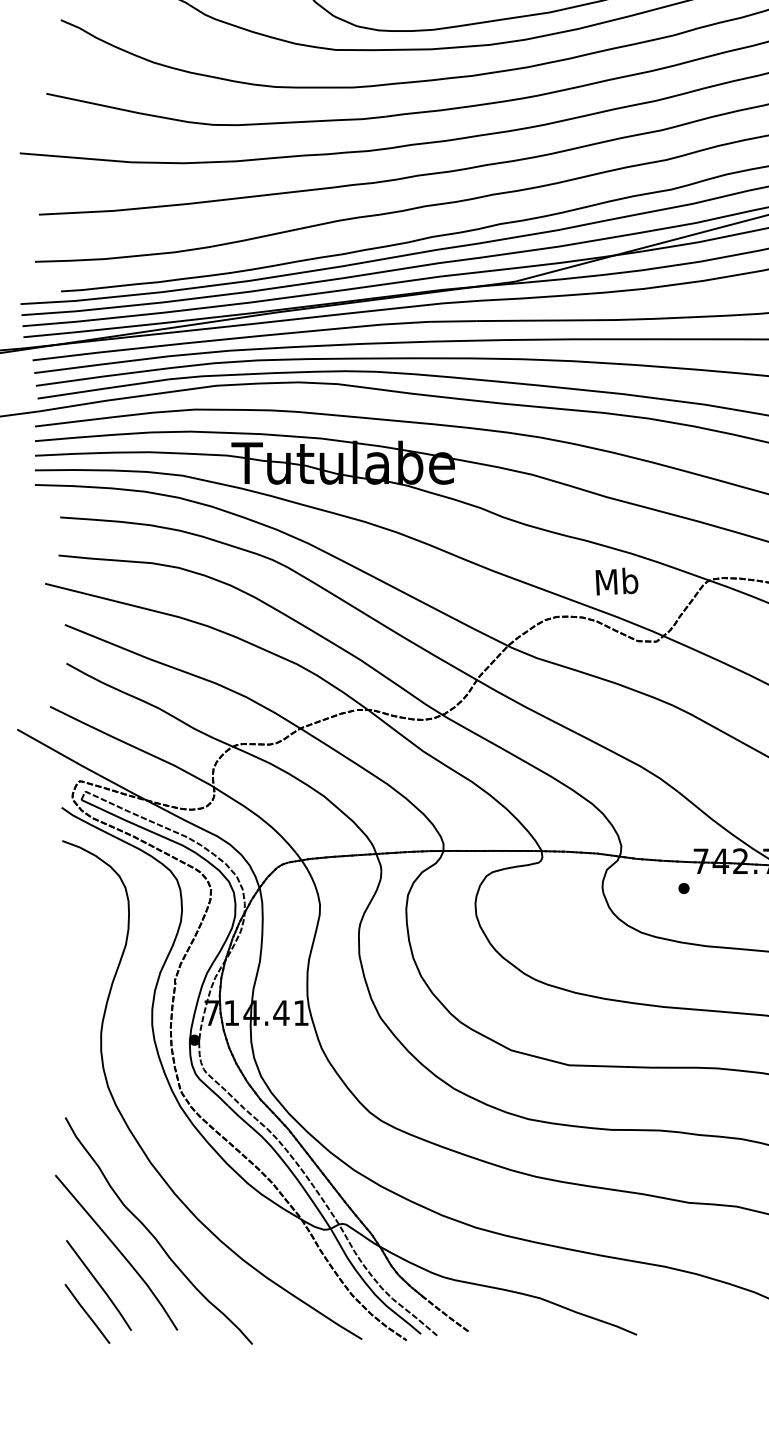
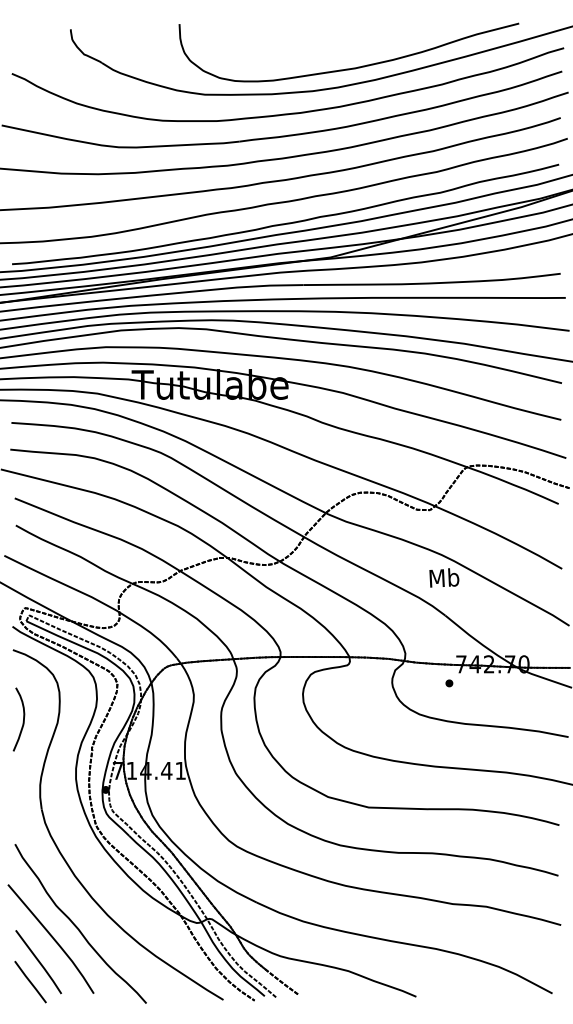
text: (617, 580) -> (444, 577), moved
curve: (75, 942) -> (22, 721), added

